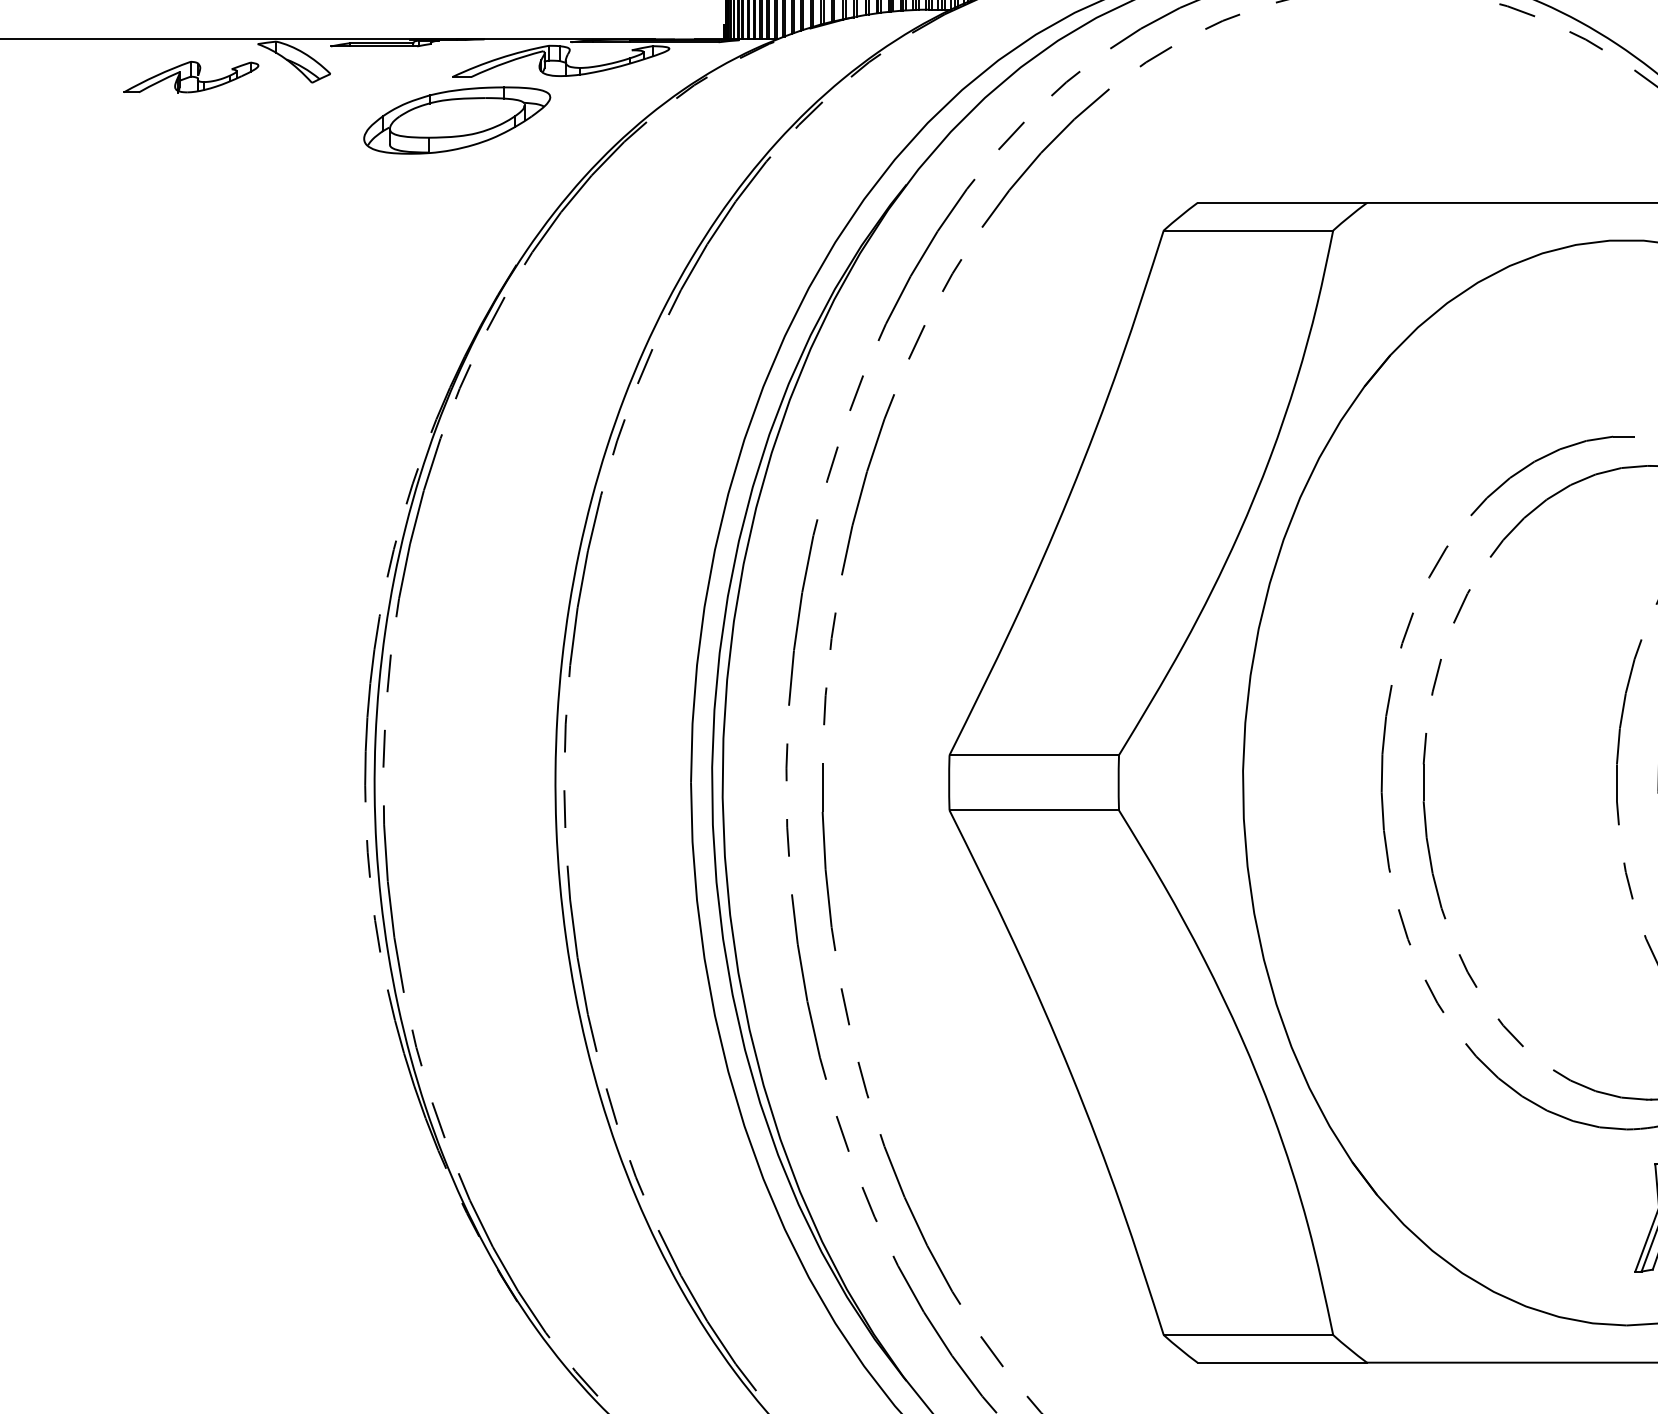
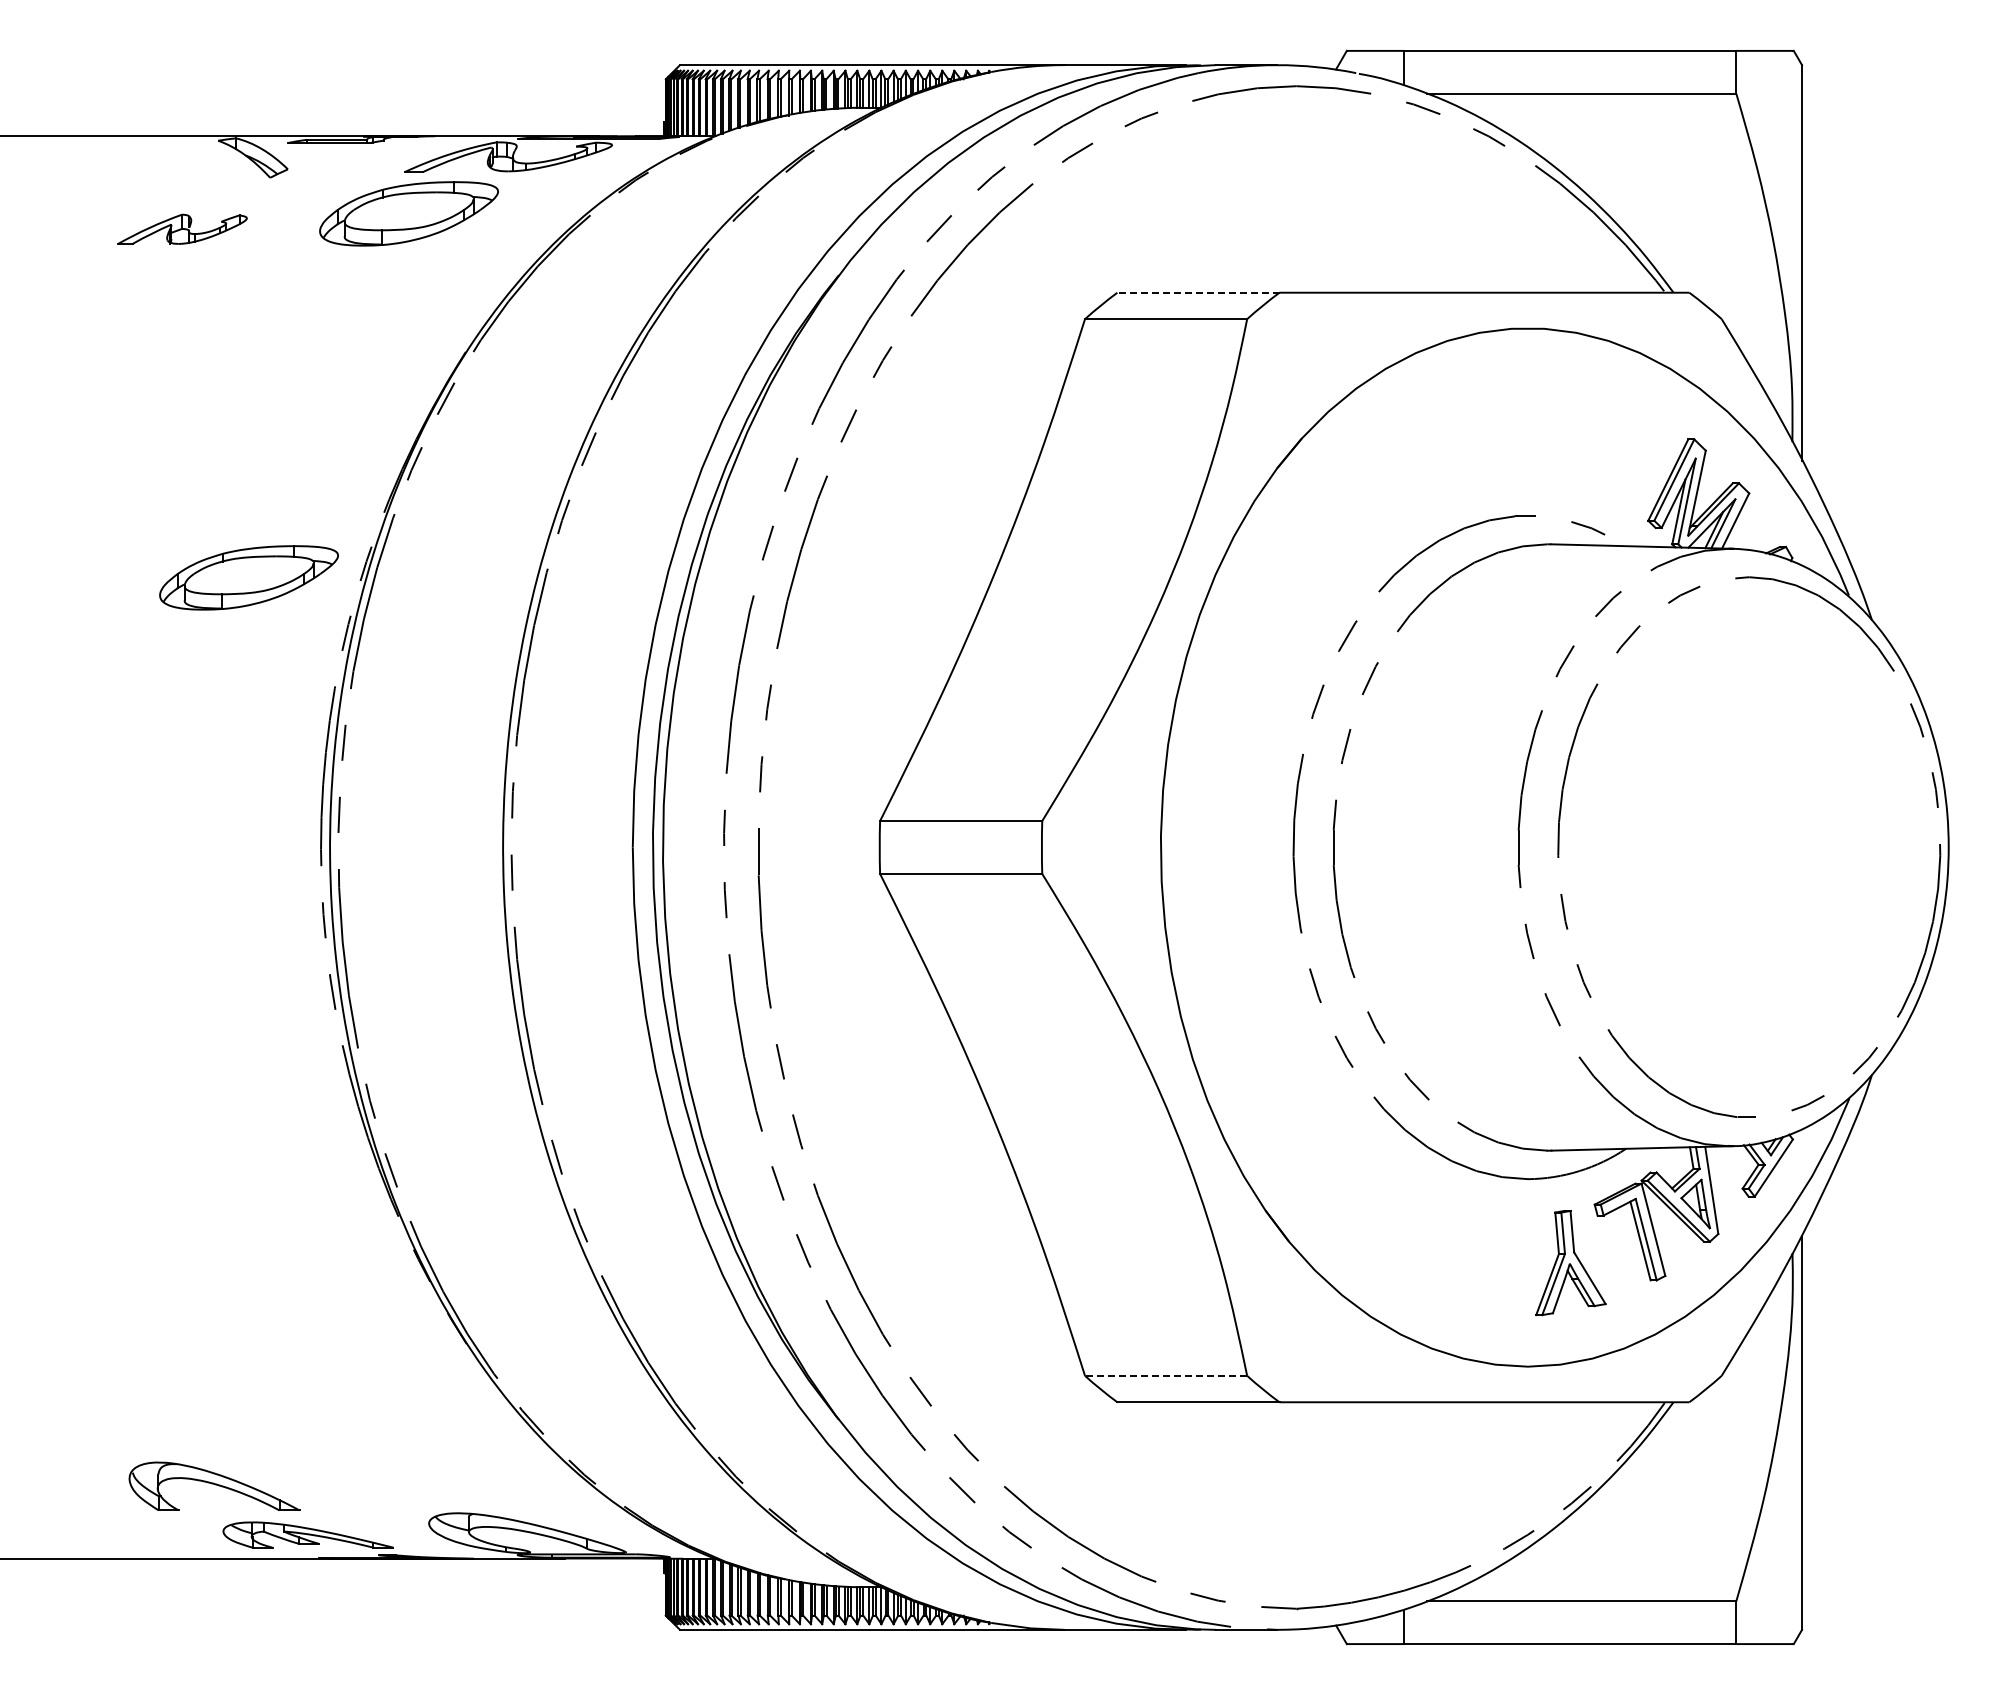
part: (191, 76) -> (182, 228), moved
line: (1281, 202) -> (1197, 292), solid -> dashed
part: (289, 500) -> (248, 577), added
line: (1247, 1334) -> (1165, 1375), solid -> dashed

